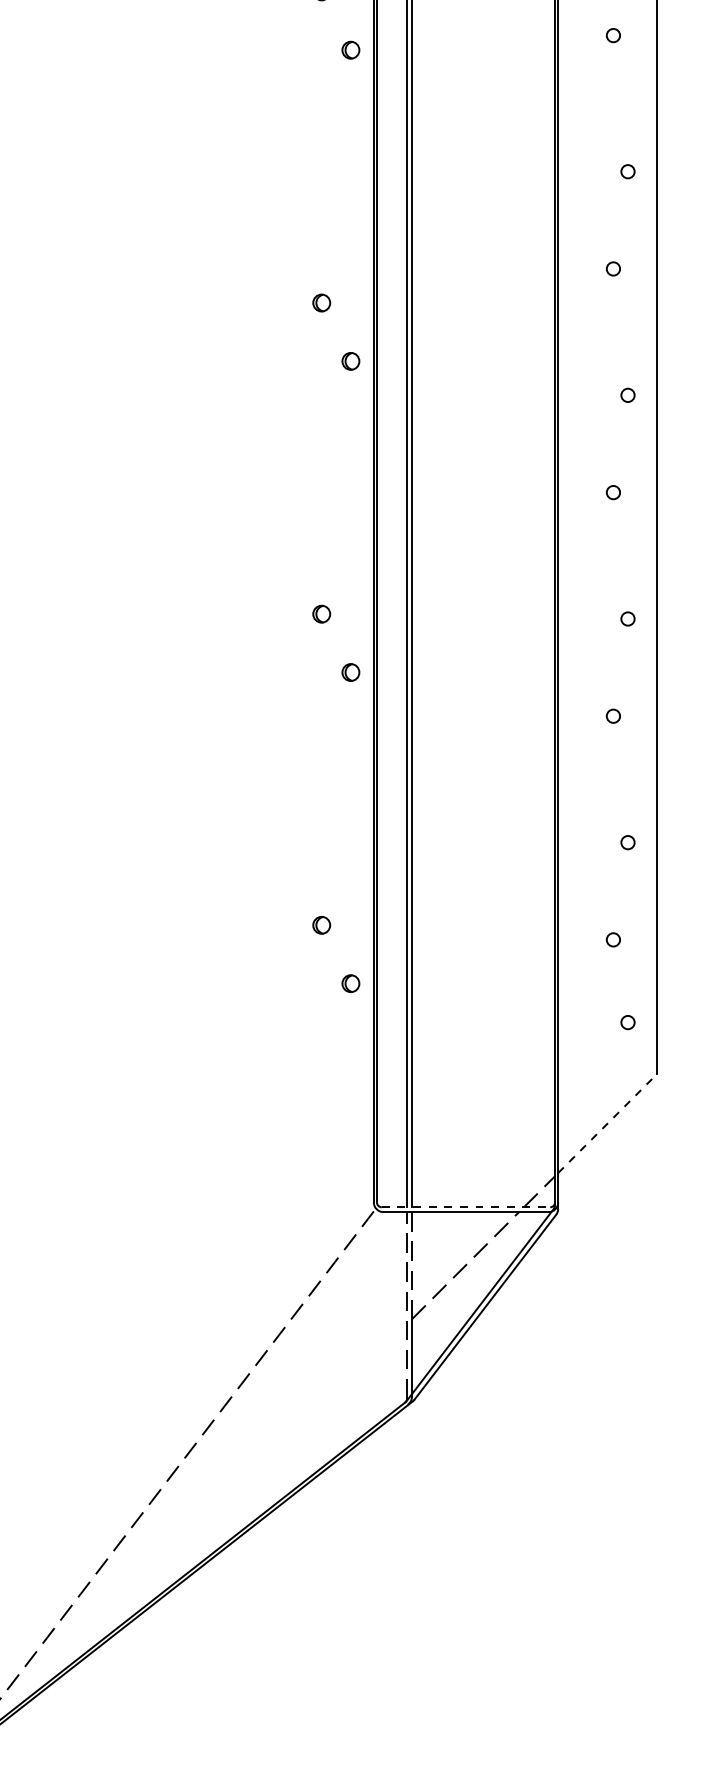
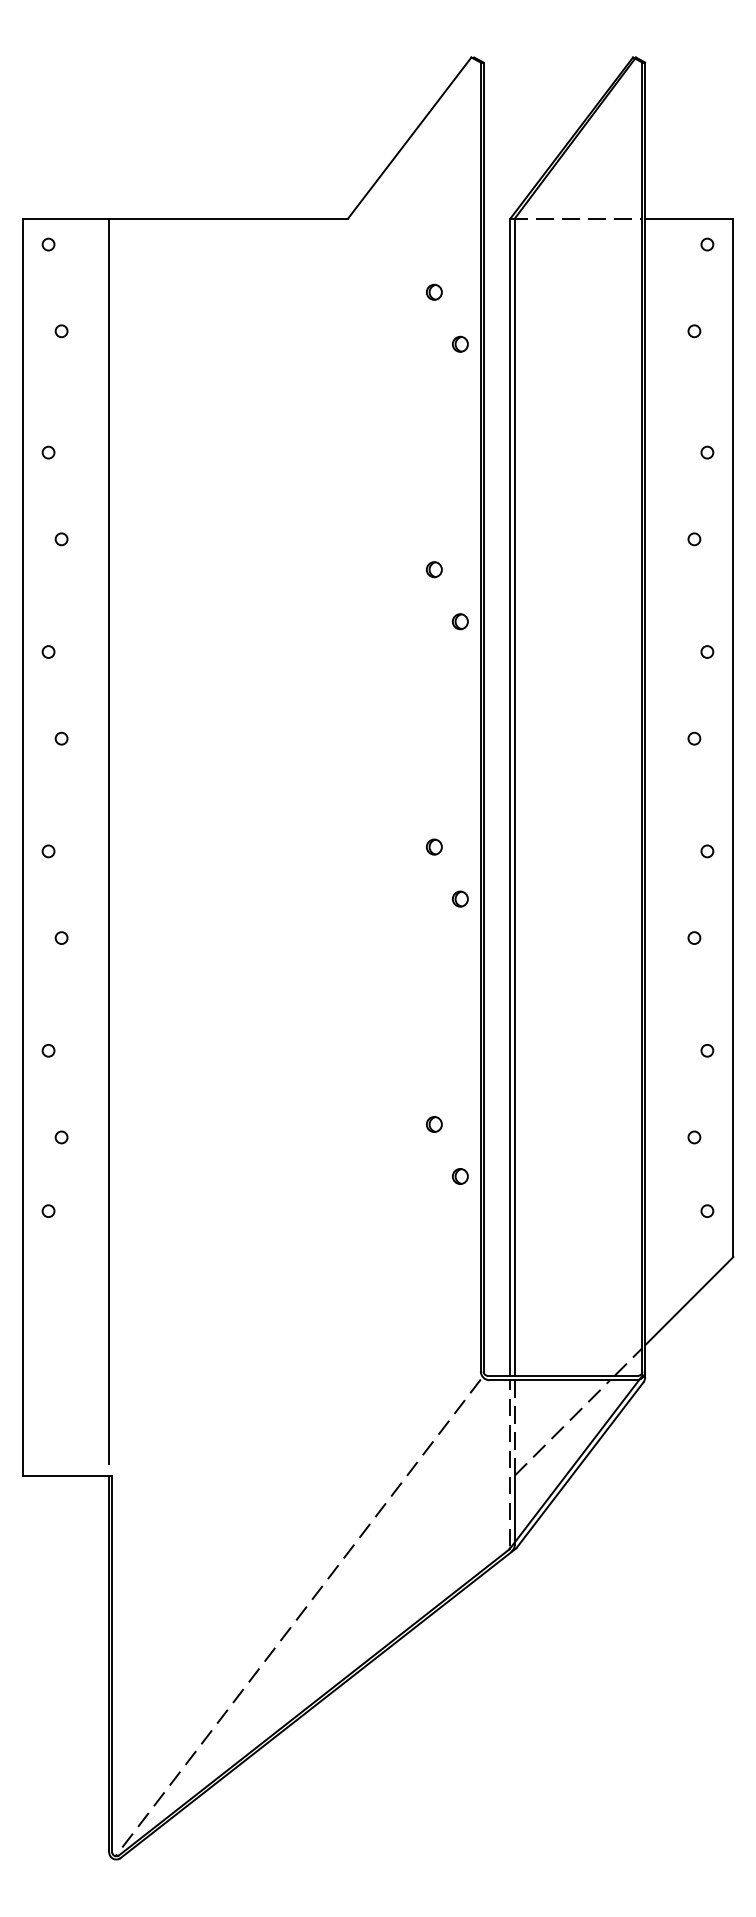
line: (607, 1122) -> (689, 1300), dashed -> solid
line: (466, 1206) -> (563, 1375), dashed -> solid

